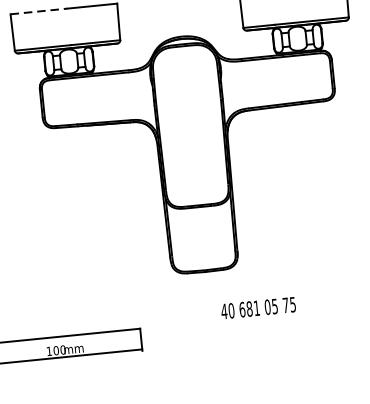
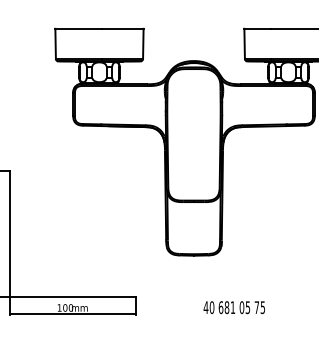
line: (38, 11) -> (78, 28), dashed -> solid
text: (257, 308) -> (233, 307), moved

